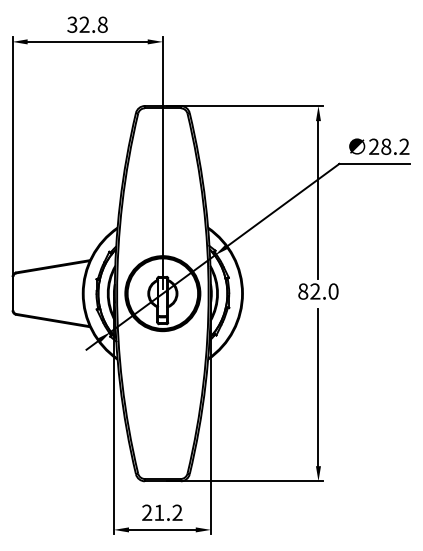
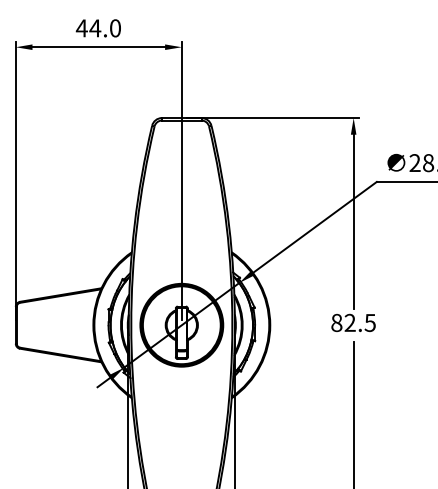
text: (86, 24) -> (97, 28), 32.8 -> 44.0
text: (333, 291) -> (370, 322), 82.0 -> 82.5

